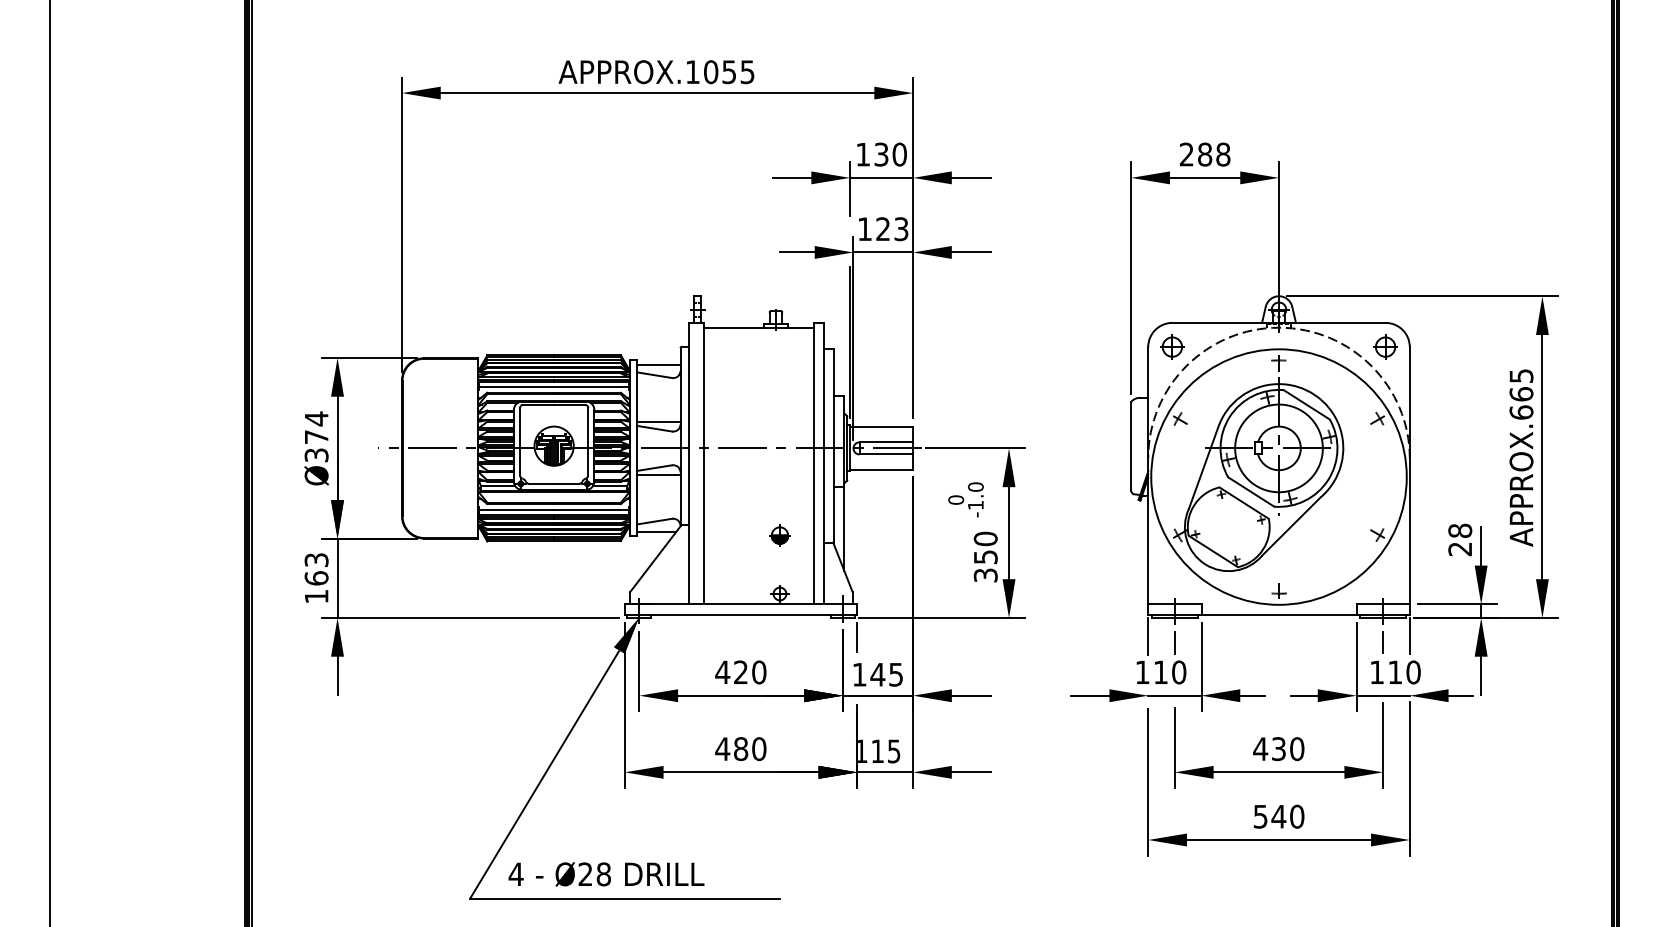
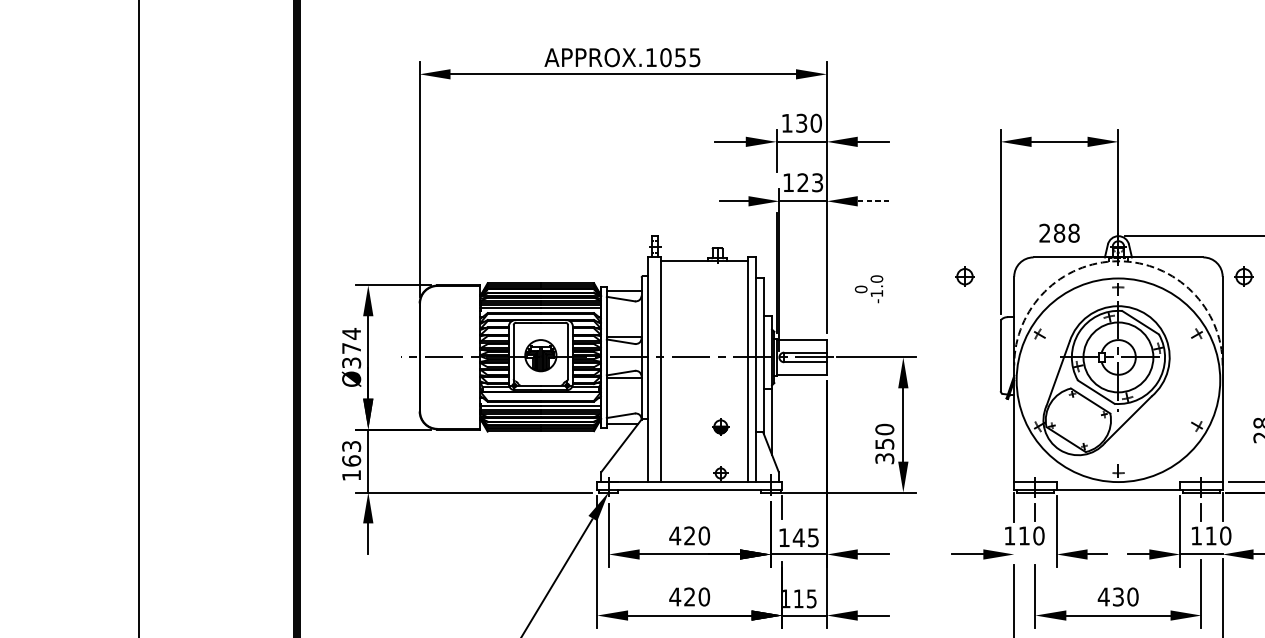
text: (1204, 154) -> (1059, 233), moved
line: (971, 252) -> (873, 201), solid -> dashed
part: (1172, 346) -> (965, 276), moved
part: (1385, 346) -> (1243, 276), moved
text: (965, 499) -> (868, 288), moved
line: (1174, 695) -> (1035, 554), removed
text: (741, 749) -> (690, 597), 480 -> 420

